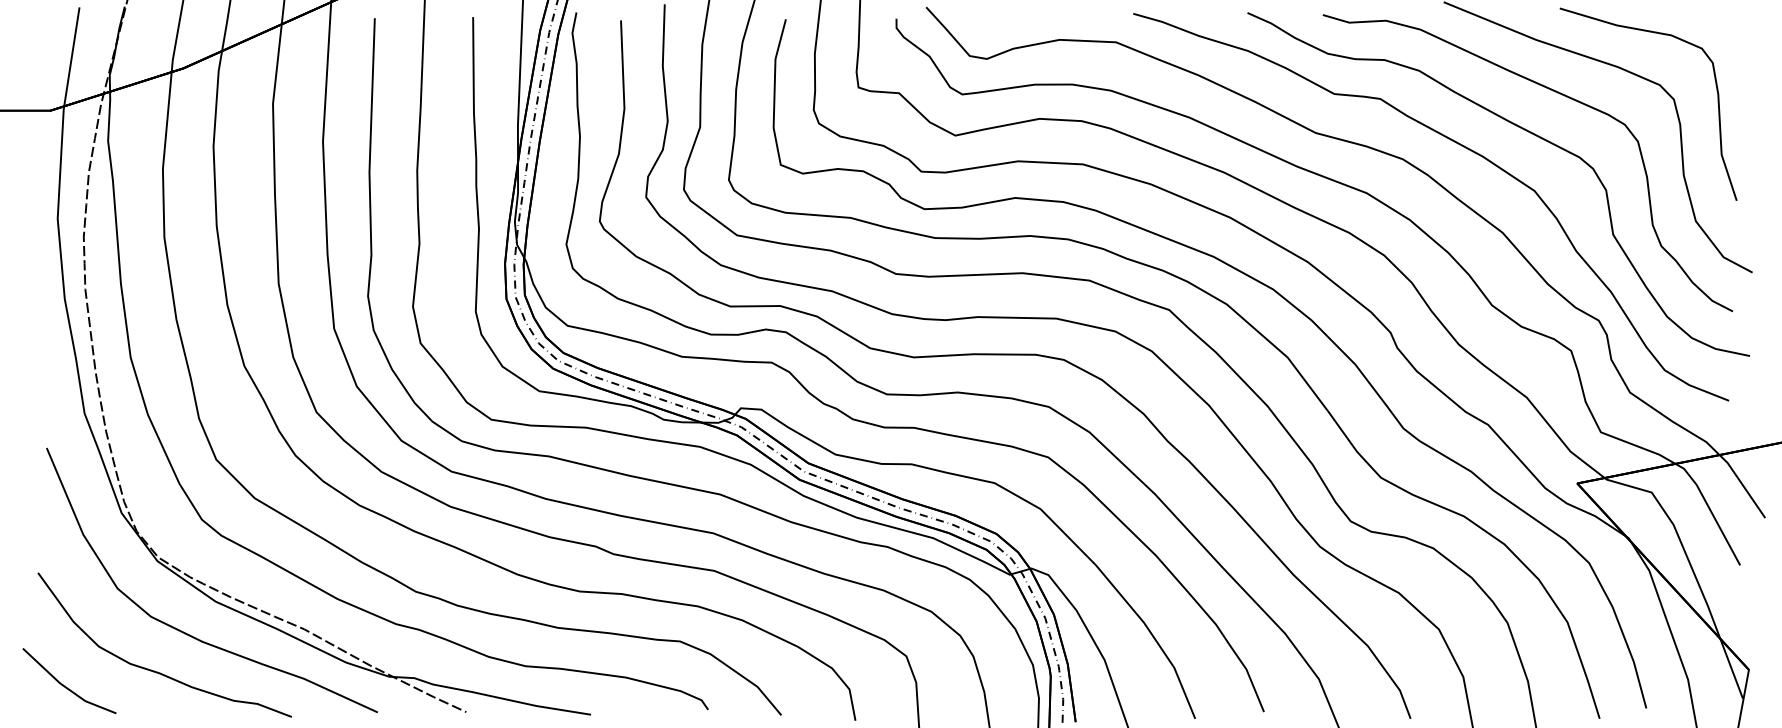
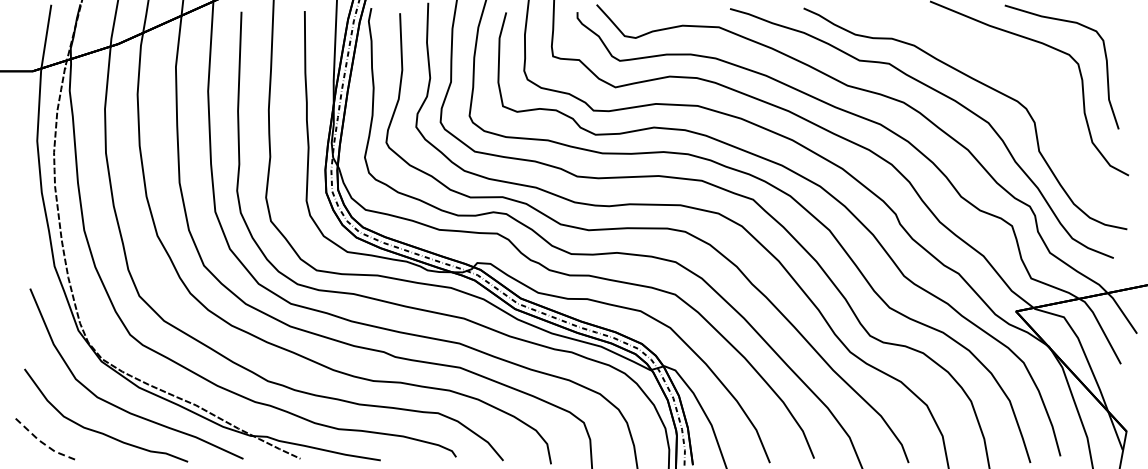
curve: (1556, 93) -> (1002, 60), removed
line: (65, 686) -> (42, 442), solid -> dashed

